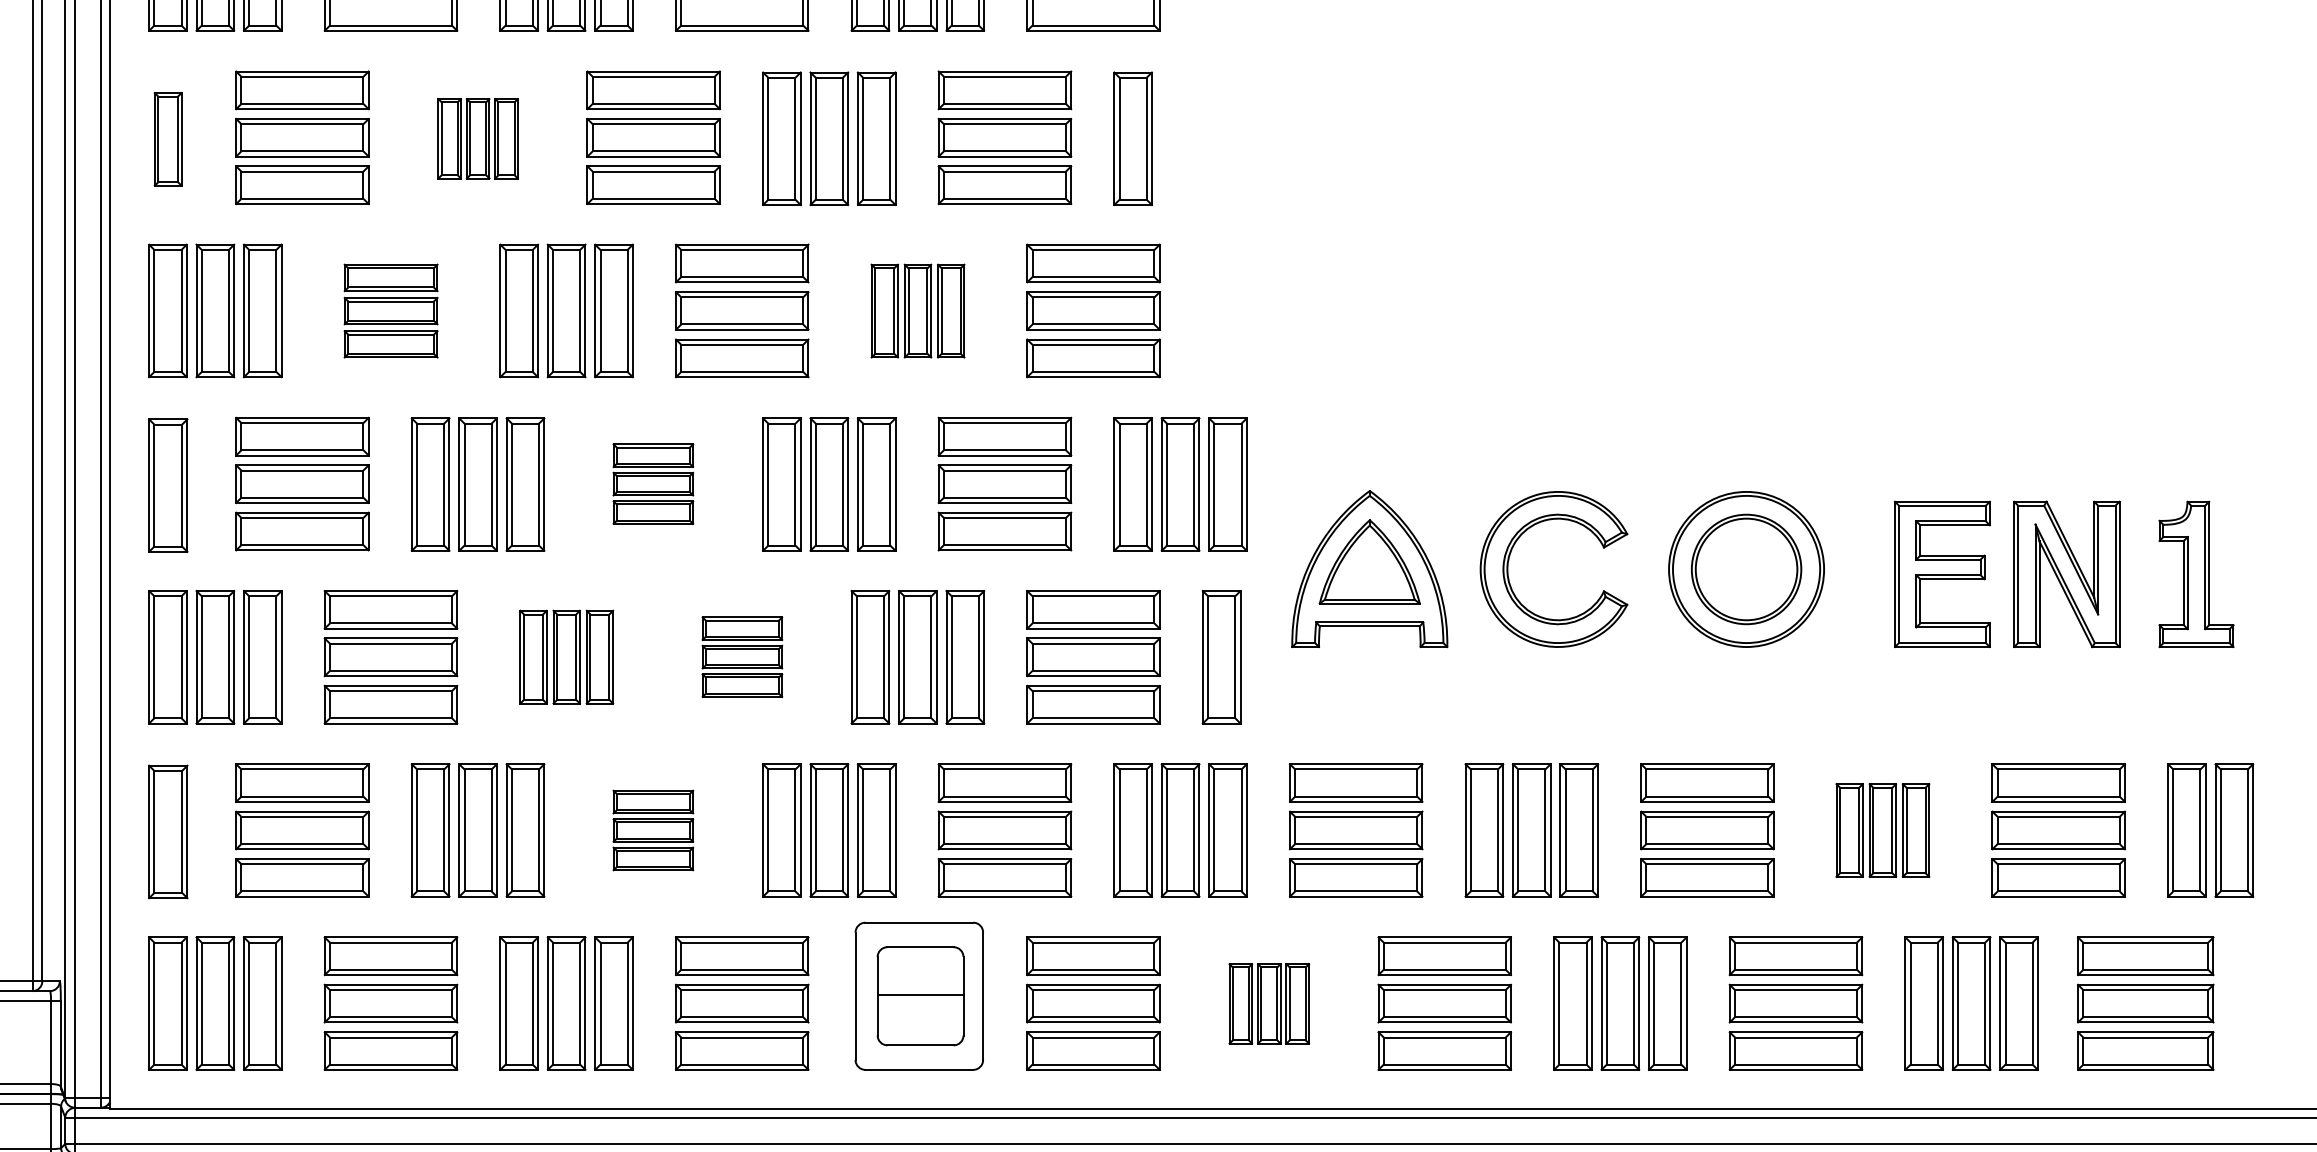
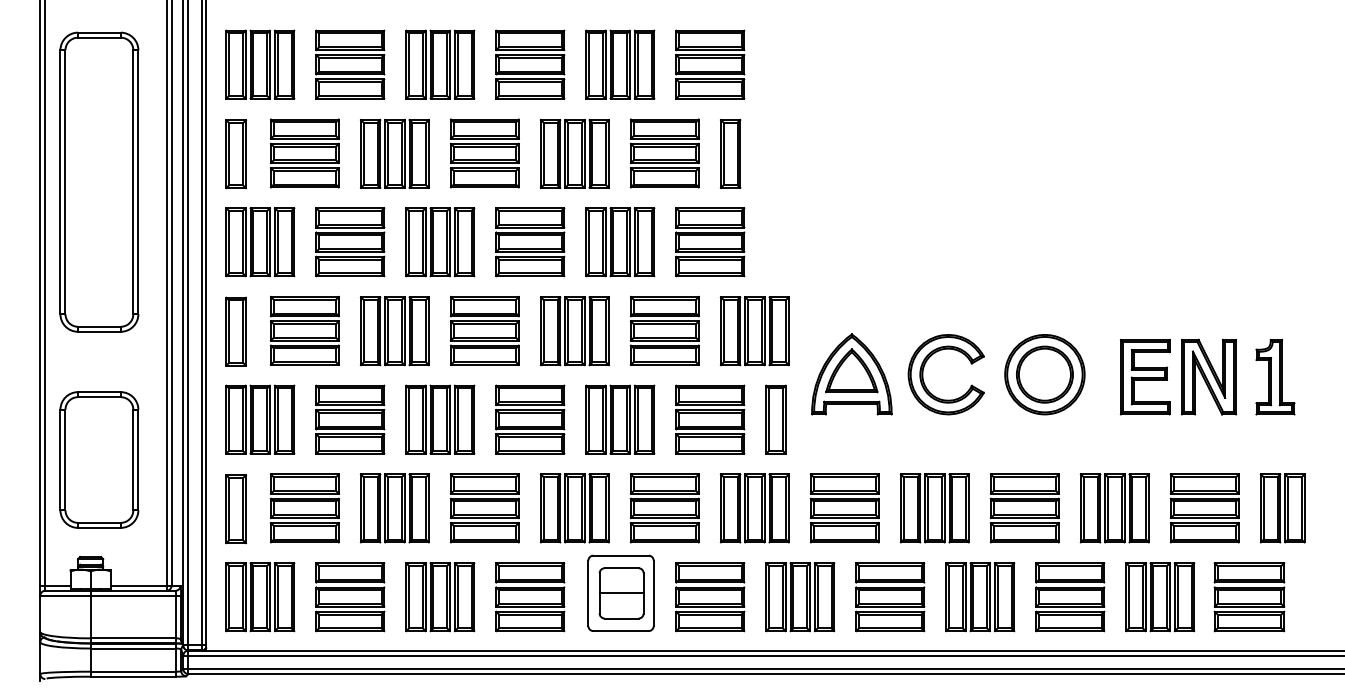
part: (477, 137) -> (394, 153), size x1.67
part: (166, 139) -> (235, 154), size x1.43
part: (391, 311) -> (350, 242), size x1.43
part: (918, 311) -> (620, 242), size x1.43
part: (652, 483) -> (484, 330), size x1.67
part: (567, 656) -> (440, 419), size x1.43
part: (742, 656) -> (530, 419), size x1.67
part: (652, 830) -> (484, 508), size x1.67
part: (1882, 830) -> (1114, 508), size x1.43
part: (1269, 1004) -> (800, 597), size x1.67

